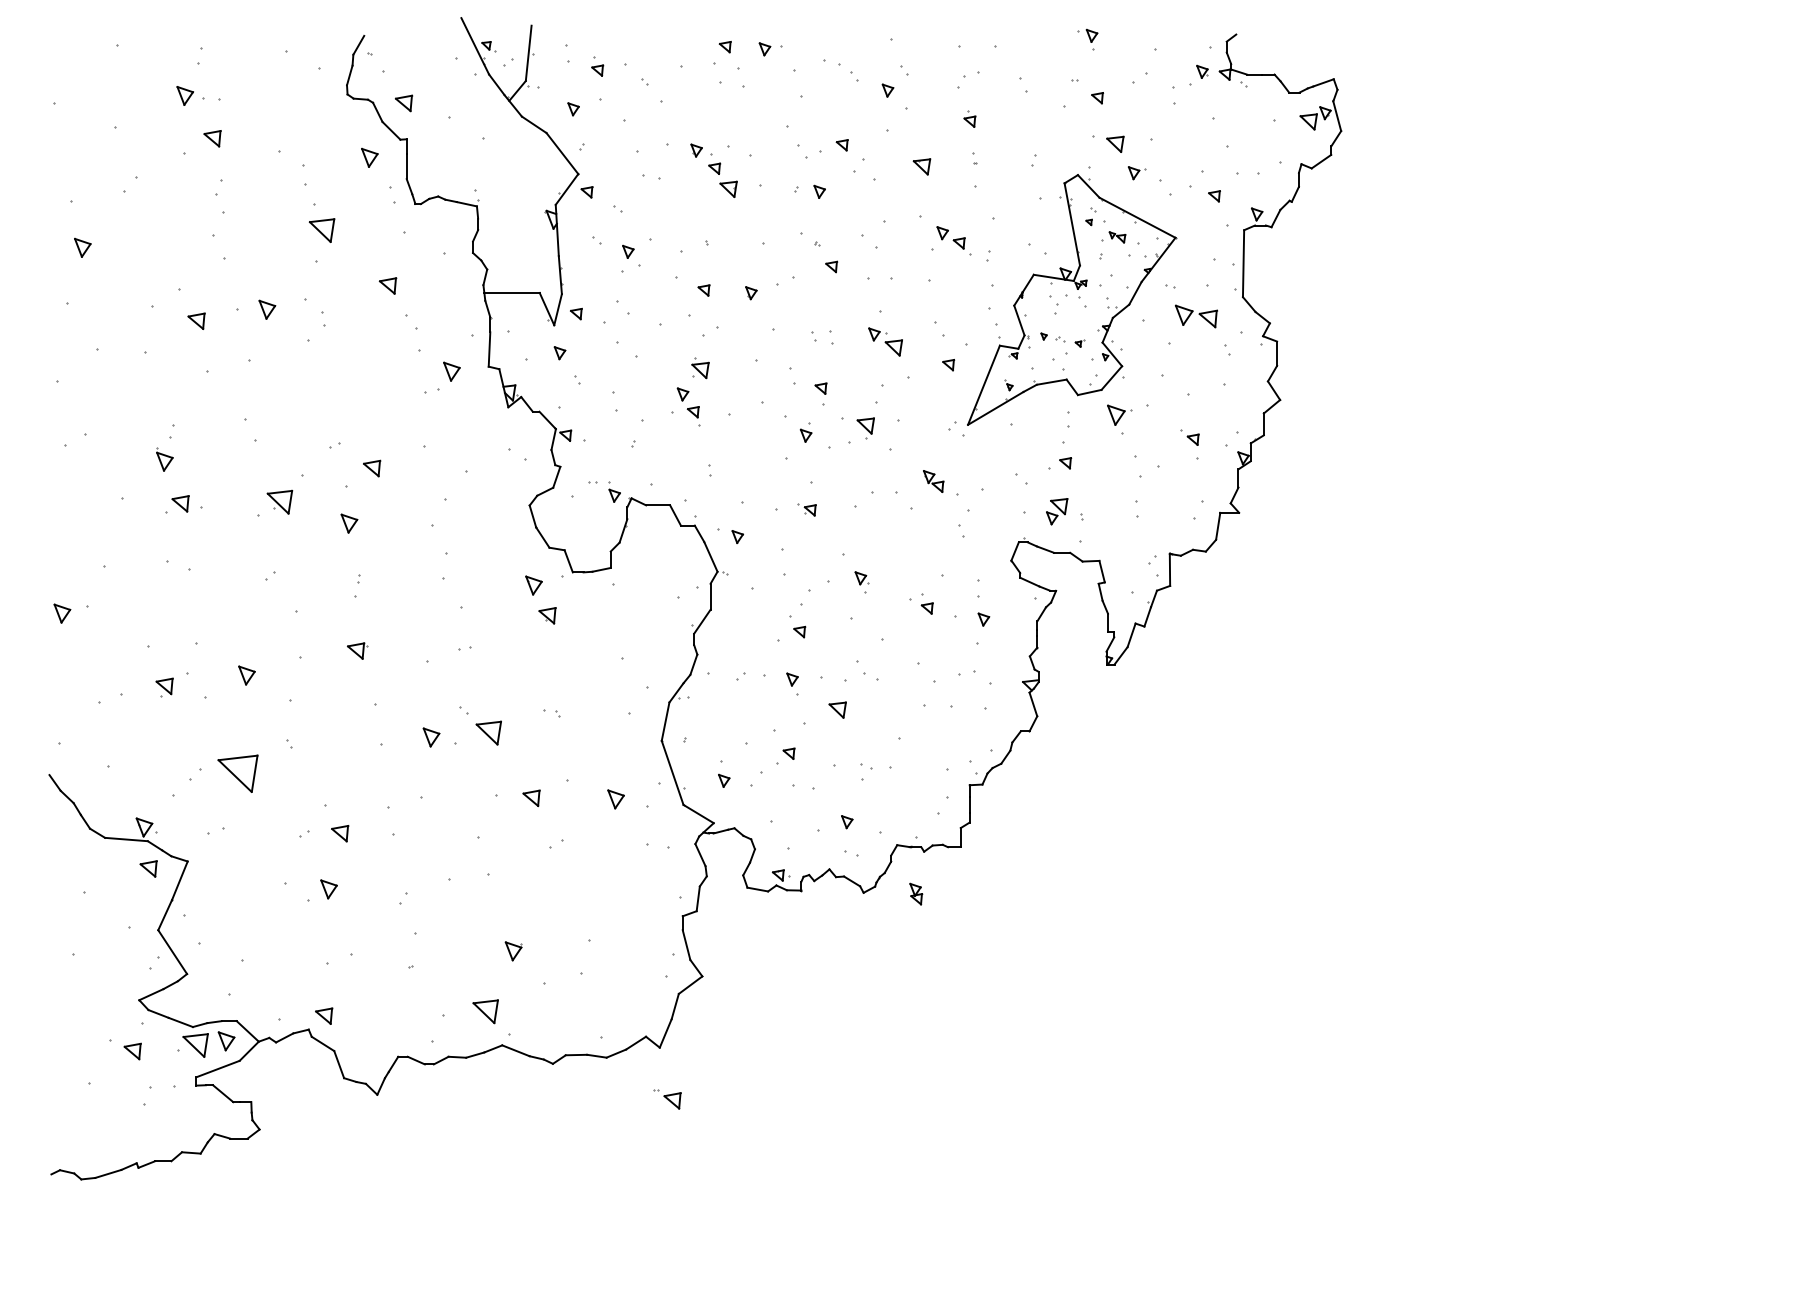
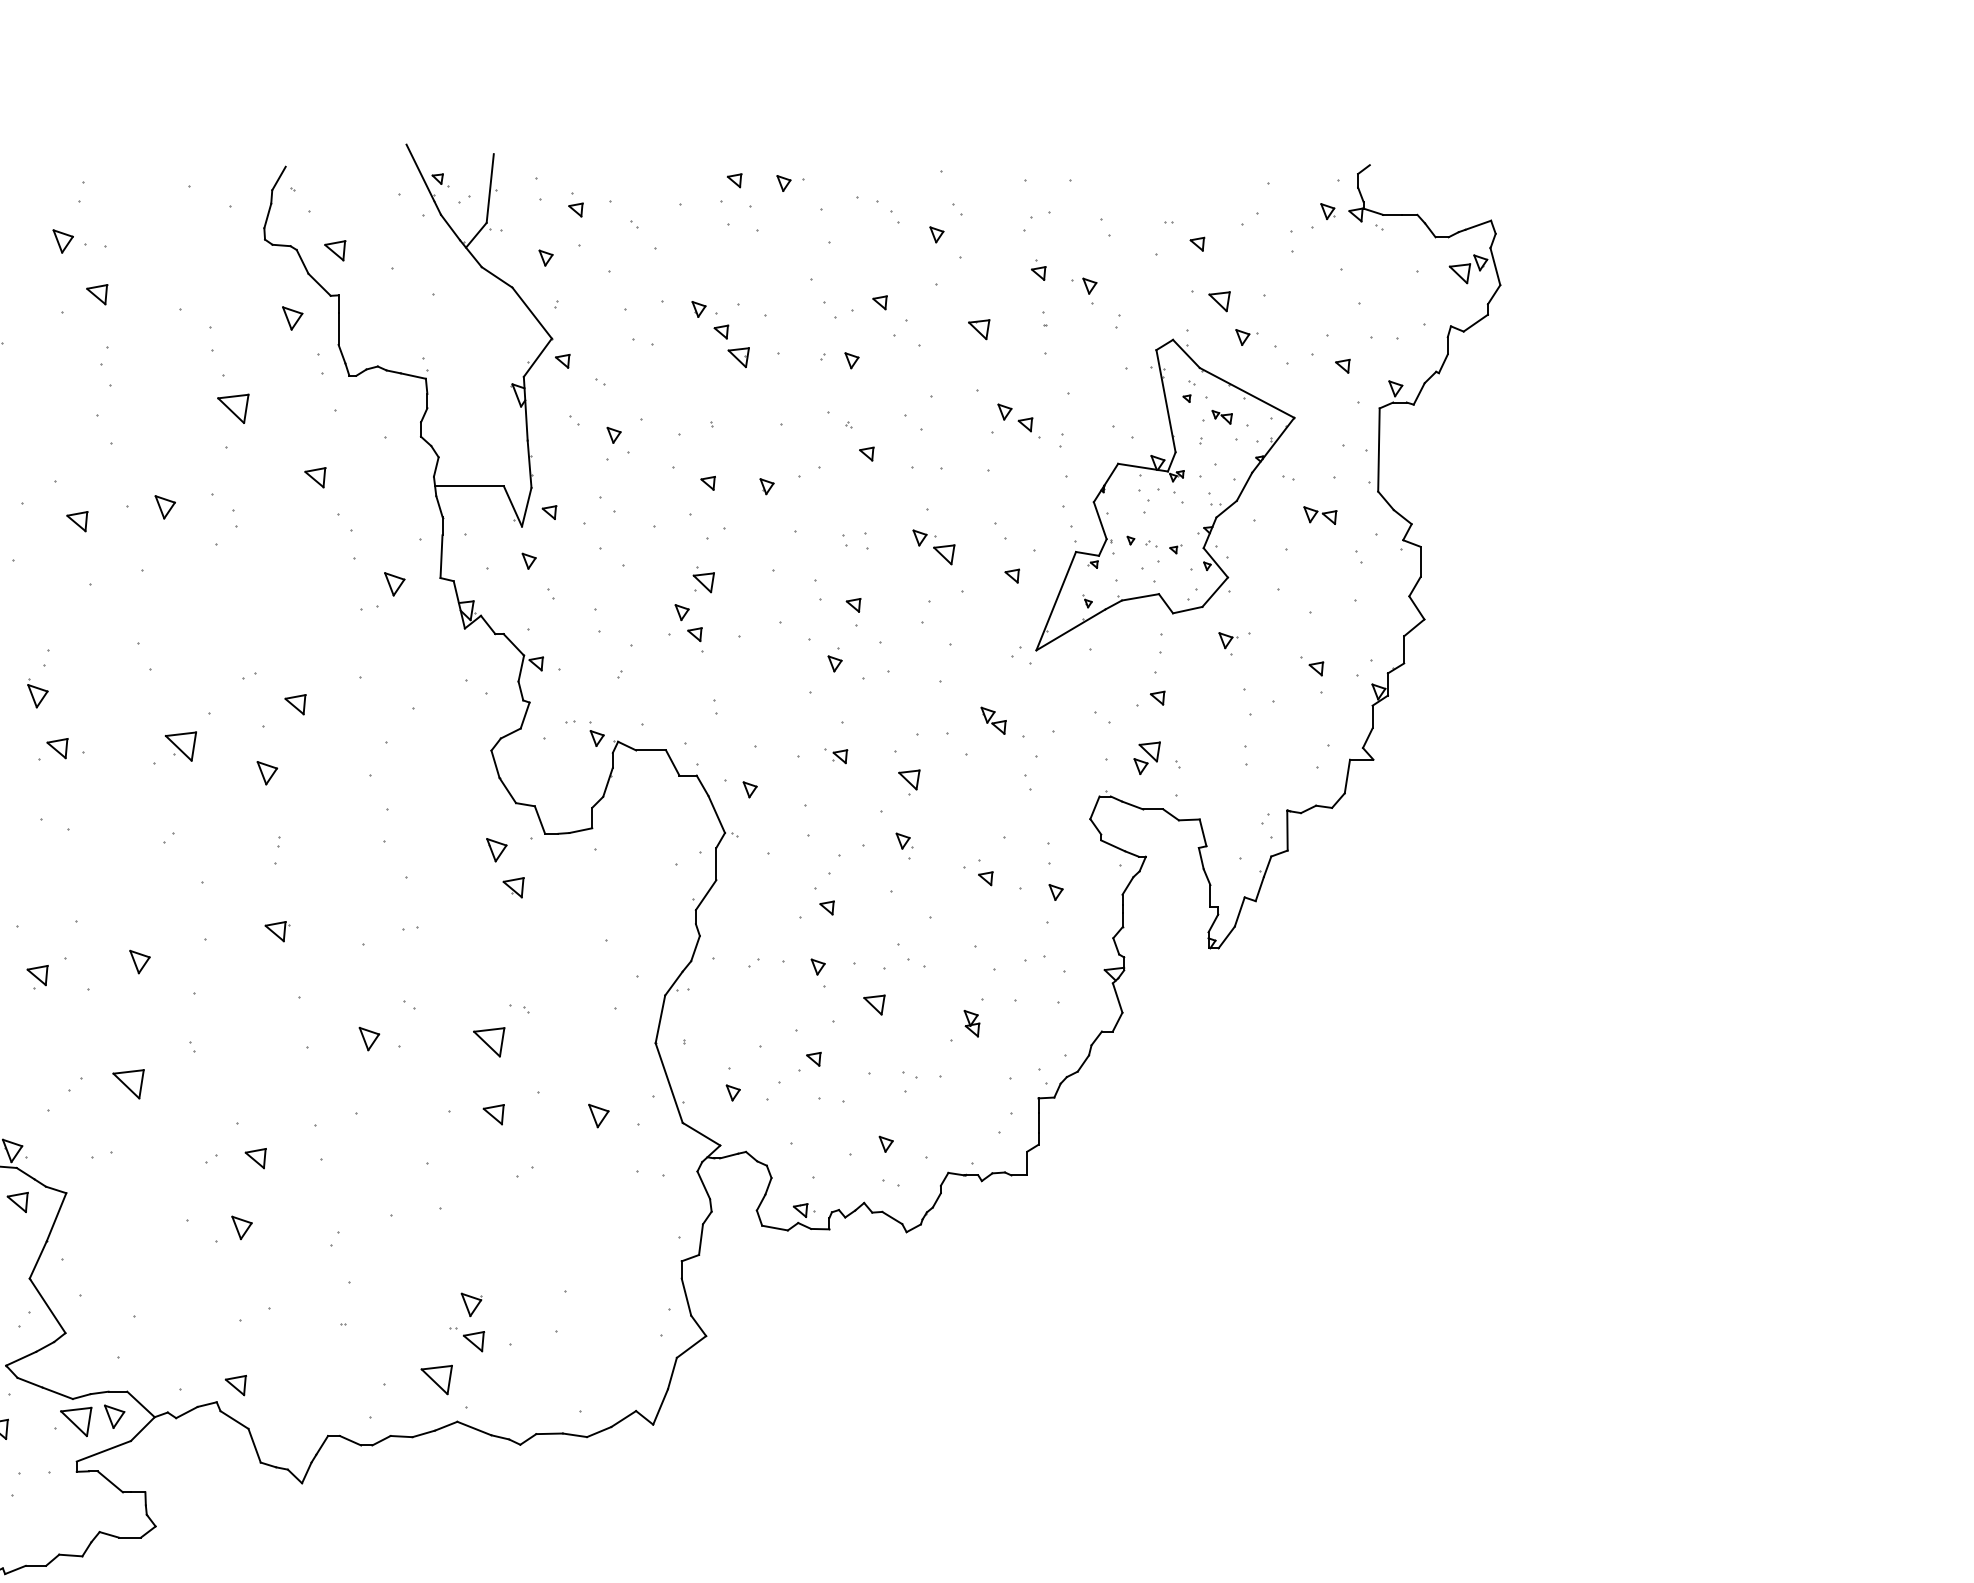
part: (1087, 39) -> (1084, 290), moved
part: (1196, 316) -> (1320, 515), size x0.62
part: (1127, 419) -> (1234, 643), size x0.62
part: (865, 428) -> (908, 782), moved
part: (488, 732) -> (488, 1041), moved
part: (237, 773) -> (128, 1083), size x0.62
part: (916, 893) -> (972, 1022), moved
part: (667, 1099) -> (467, 1339), moved

